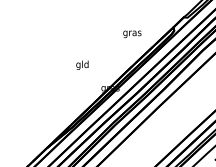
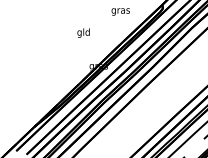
text: (82, 64) -> (83, 32), moved

